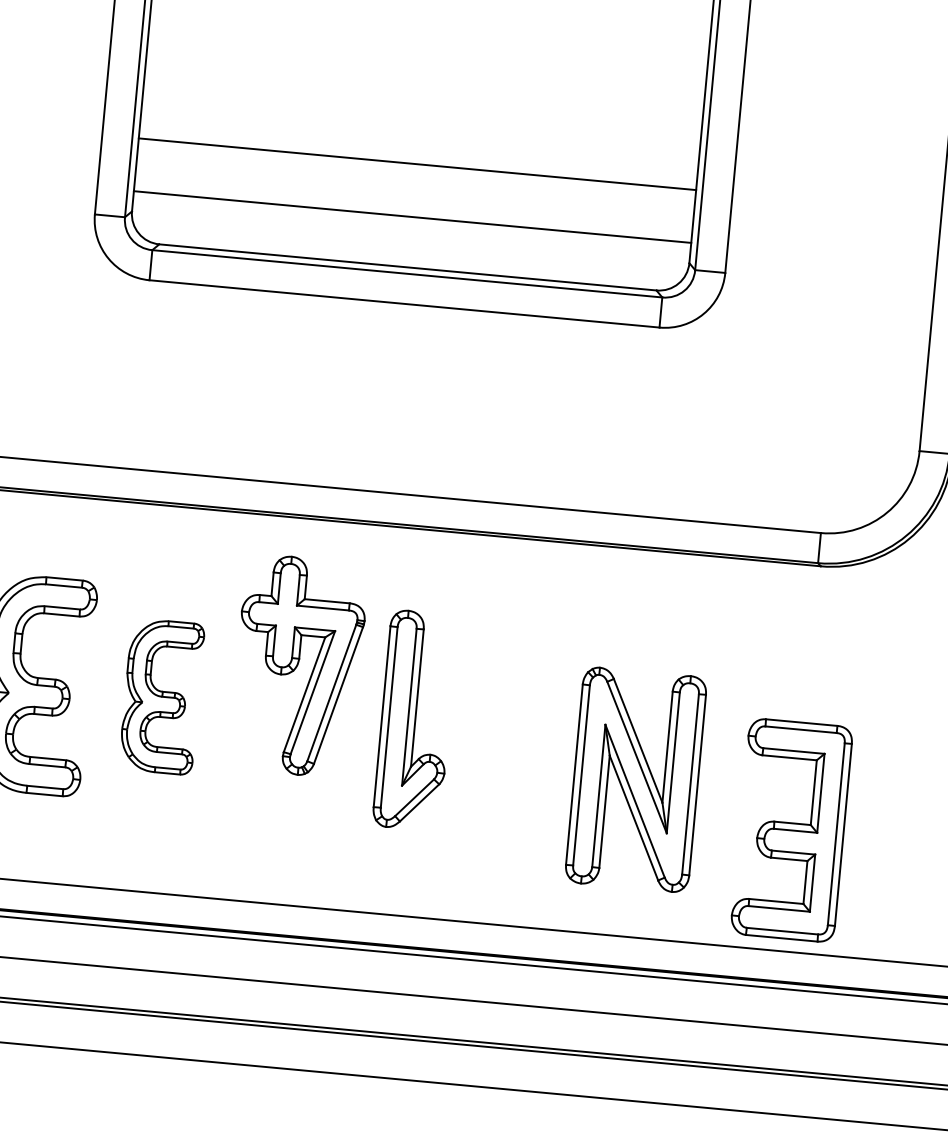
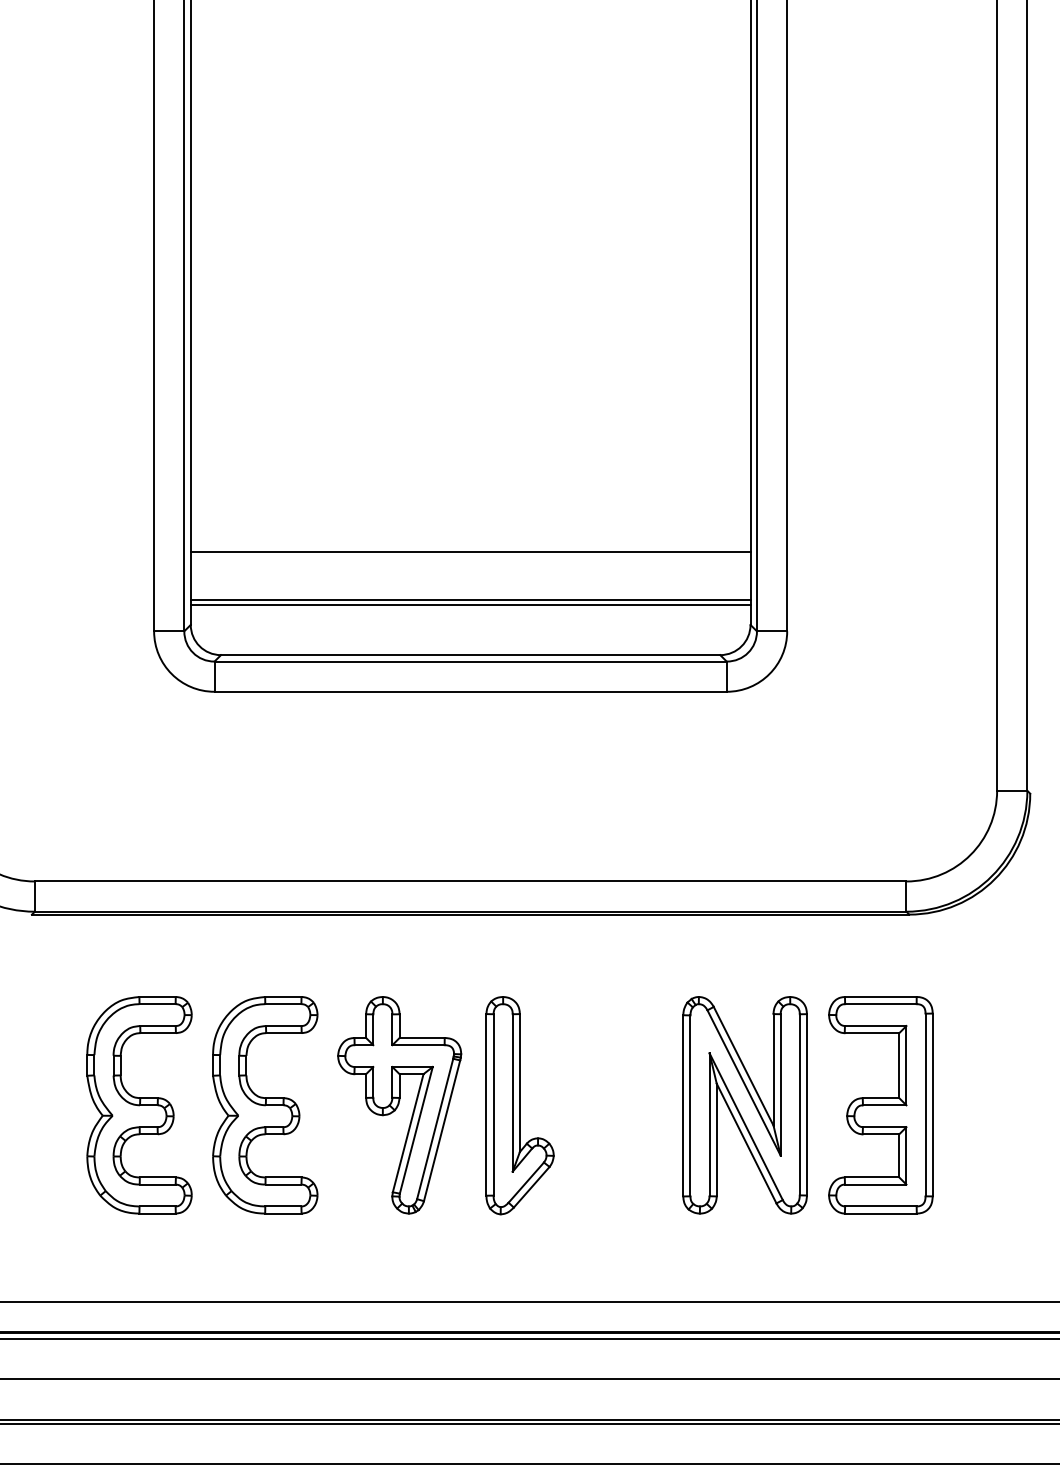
line: (412, 212) -> (470, 600), added
part: (298, 666) -> (399, 1105), moved
part: (162, 696) -> (265, 1105), size x1.43
part: (635, 779) -> (744, 1105), moved
part: (791, 830) -> (880, 1105), moved

